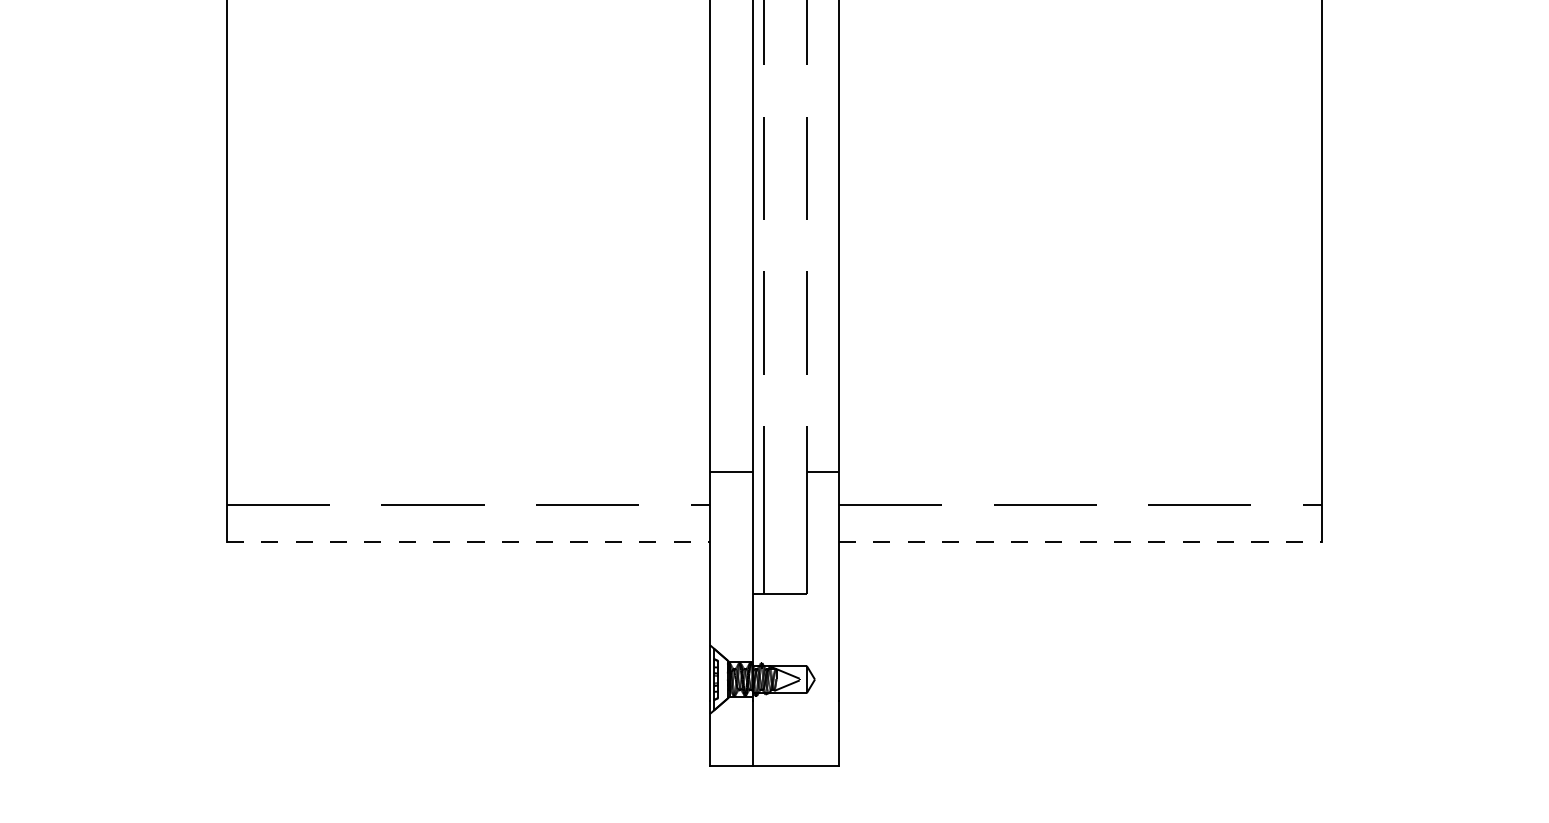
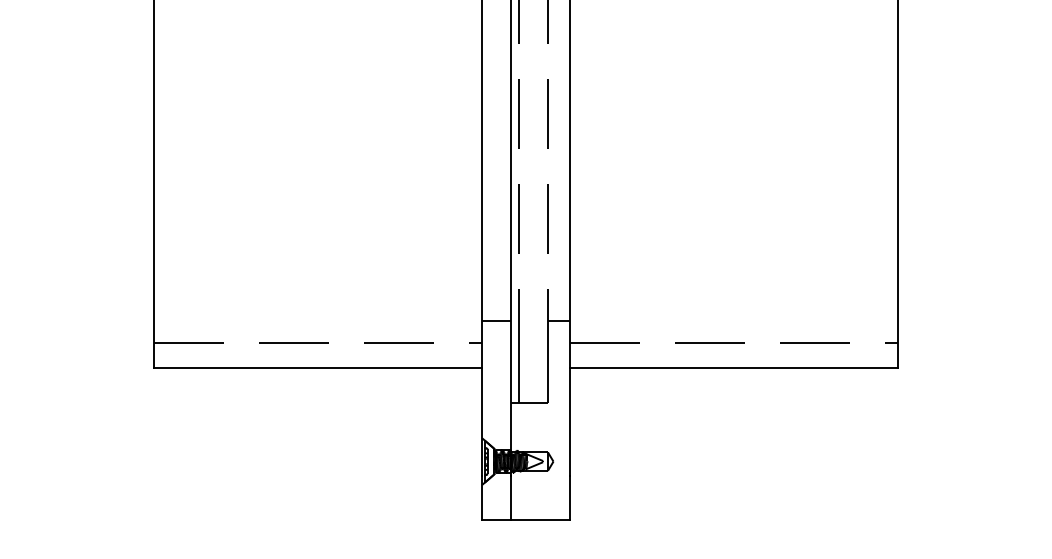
line: (469, 542) -> (318, 368), dashed -> solid
line: (1081, 542) -> (734, 368), dashed -> solid

